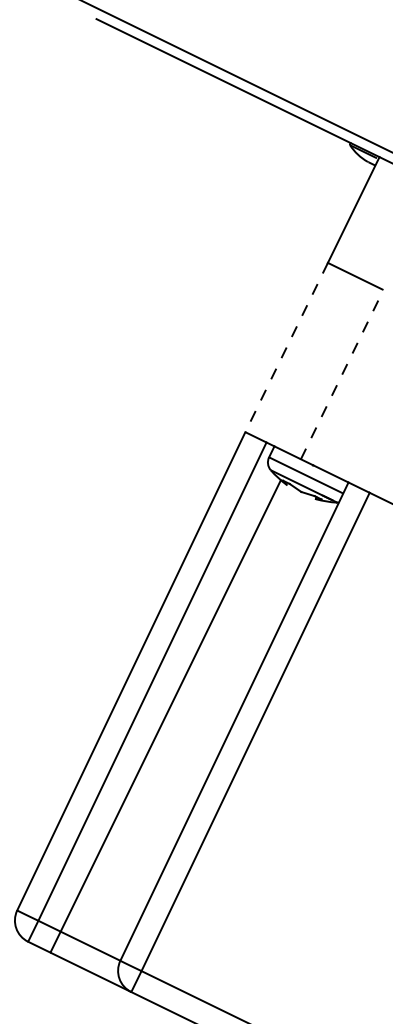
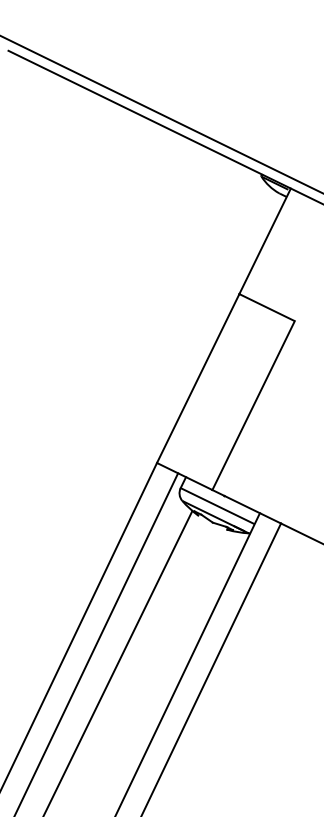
line: (286, 348) -> (198, 379), dashed -> solid
line: (342, 374) -> (253, 405), dashed -> solid

